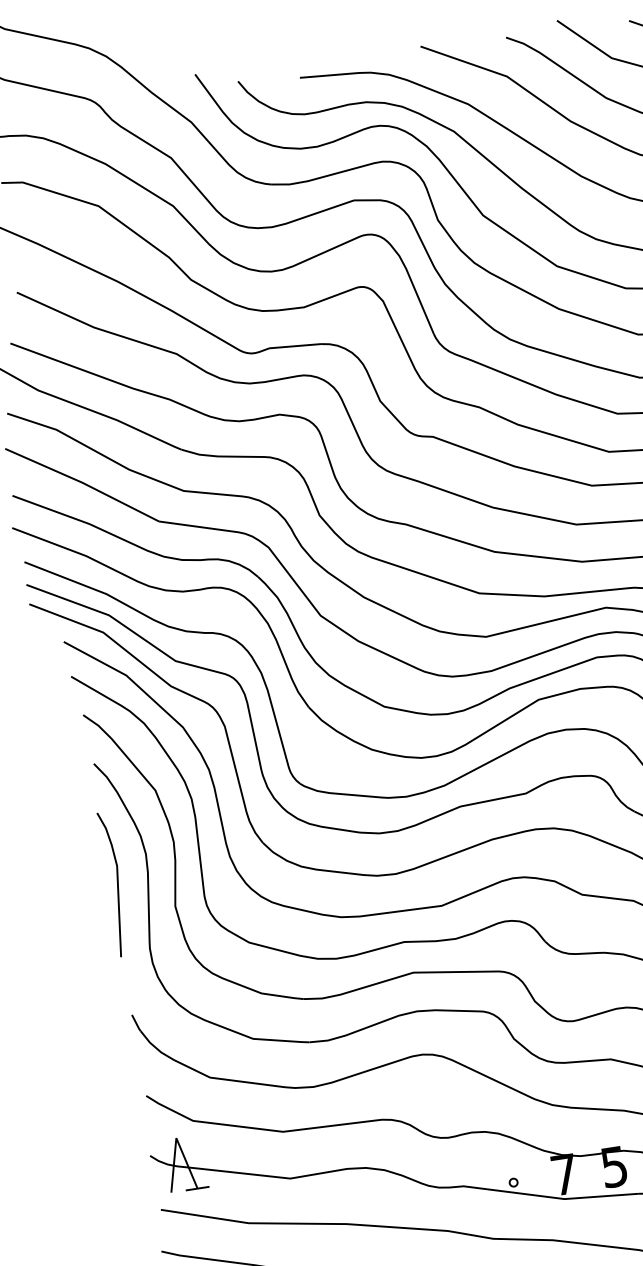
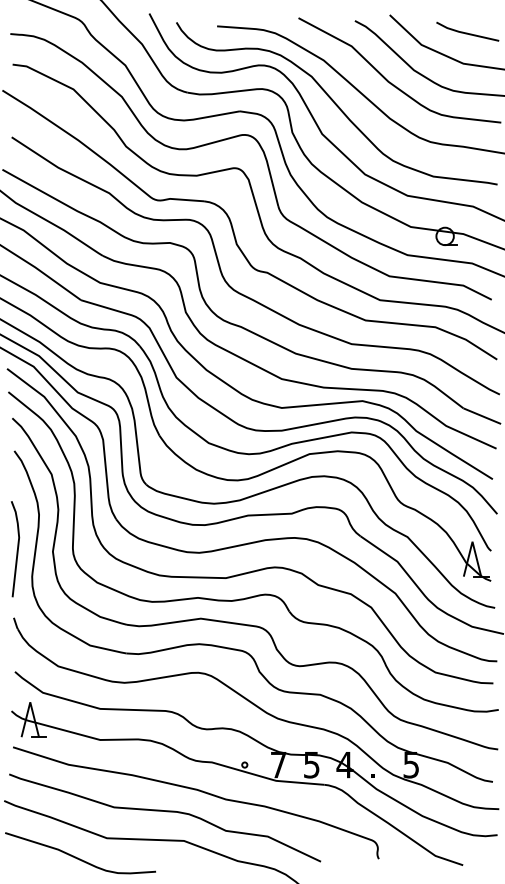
line: (116, 885) -> (16, 550), moved

